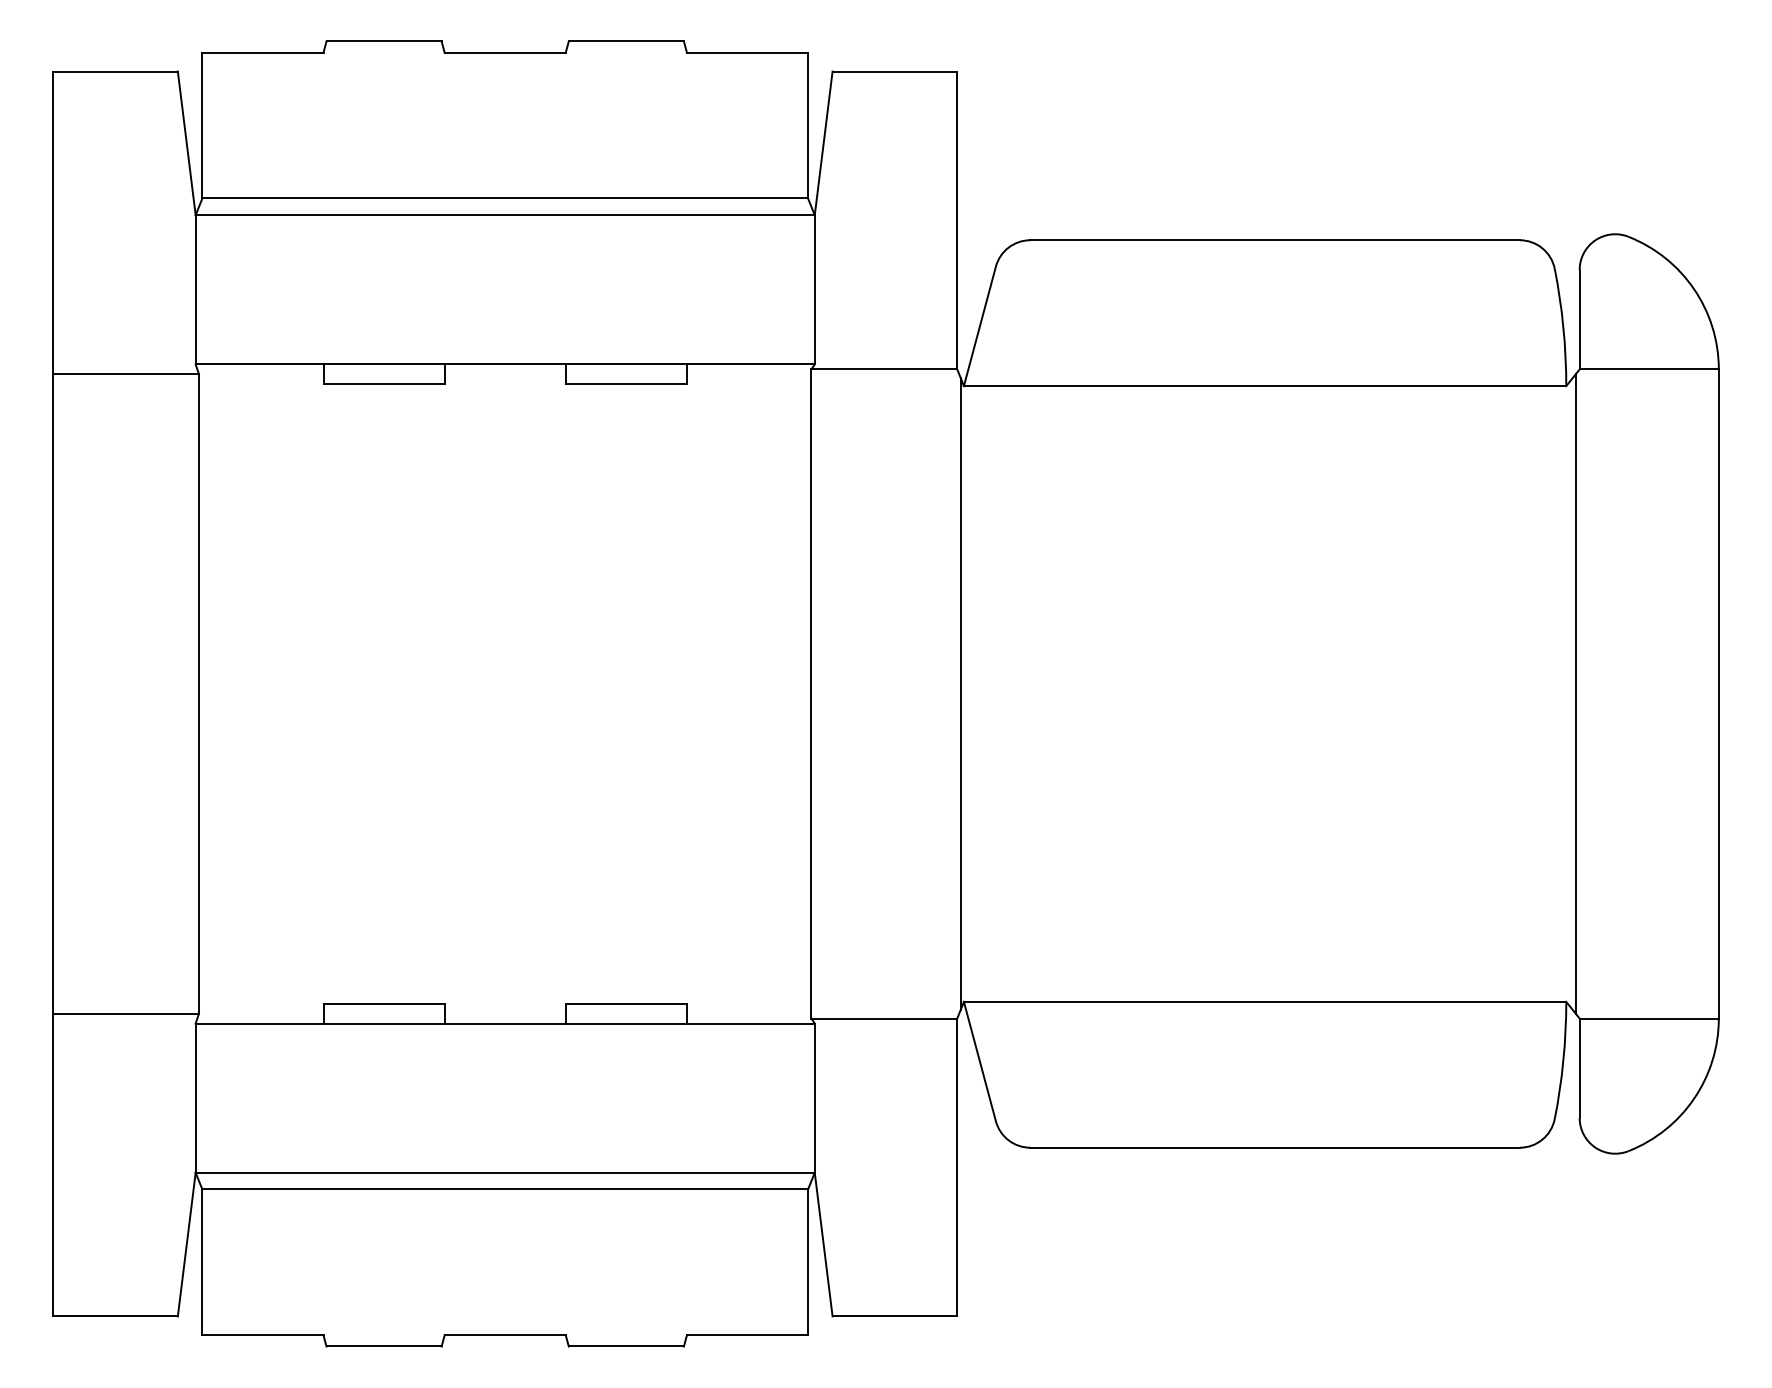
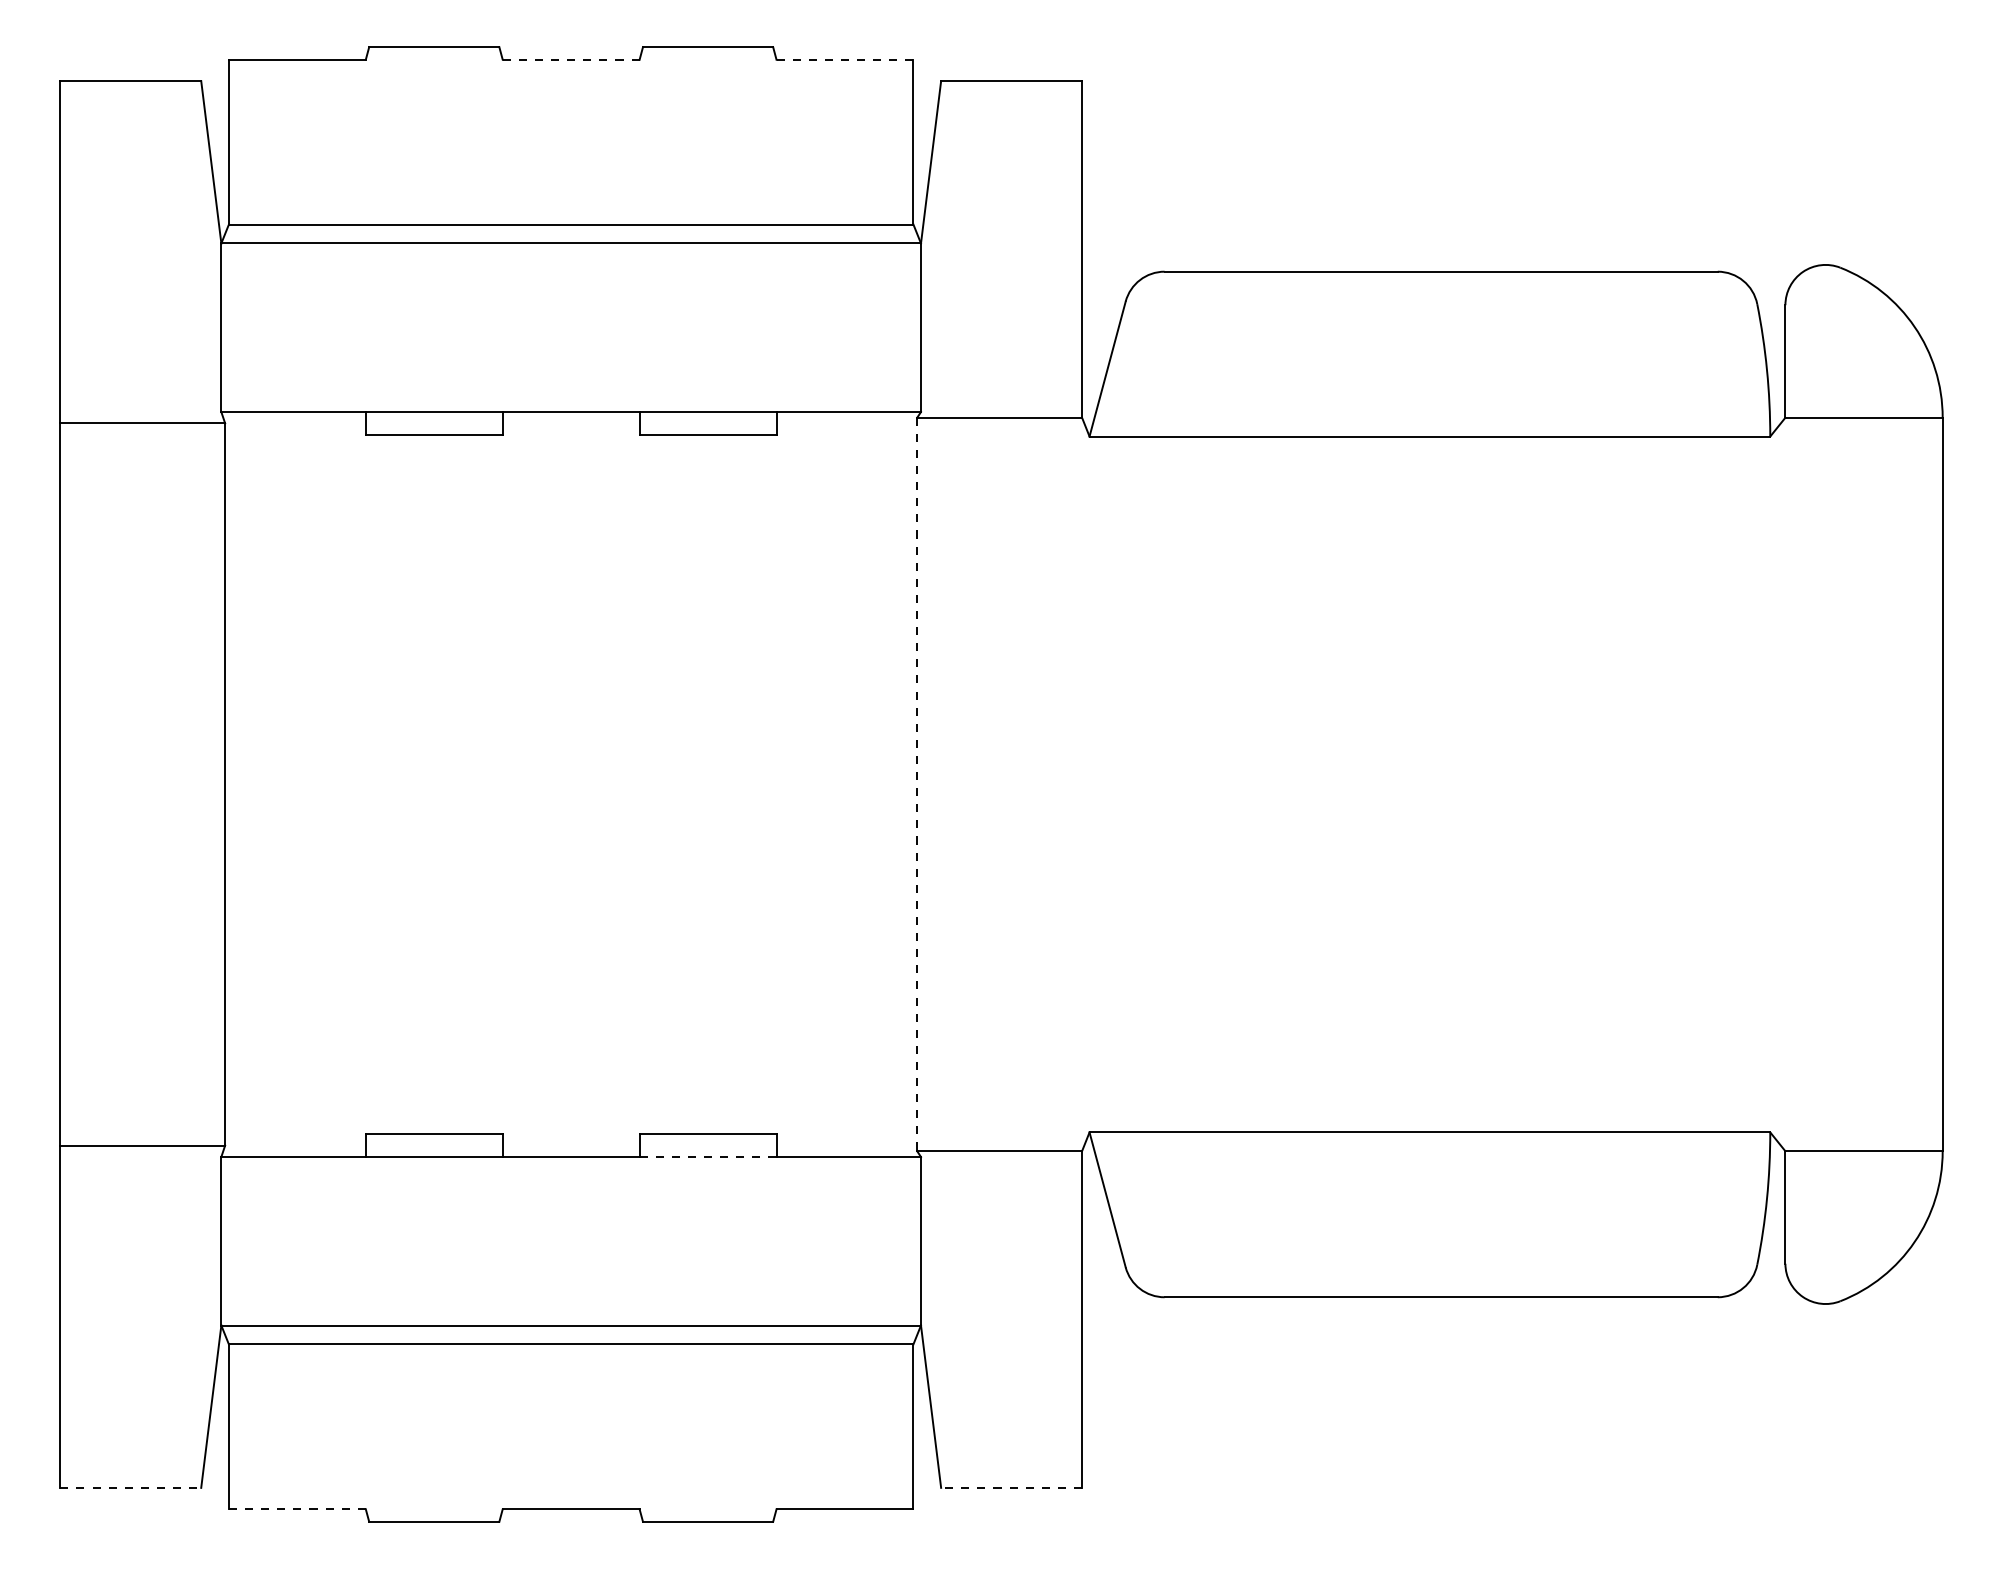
line: (505, 52) -> (571, 59), solid -> dashed
line: (747, 52) -> (844, 59), solid -> dashed
line: (811, 693) -> (917, 783), solid -> dashed
line: (960, 693) -> (1085, 783), removed
line: (1576, 693) -> (1781, 783), removed
line: (626, 1023) -> (708, 1156), solid -> dashed
line: (116, 1316) -> (131, 1487), solid -> dashed
line: (894, 1316) -> (1011, 1487), solid -> dashed
line: (262, 1335) -> (296, 1509), solid -> dashed

